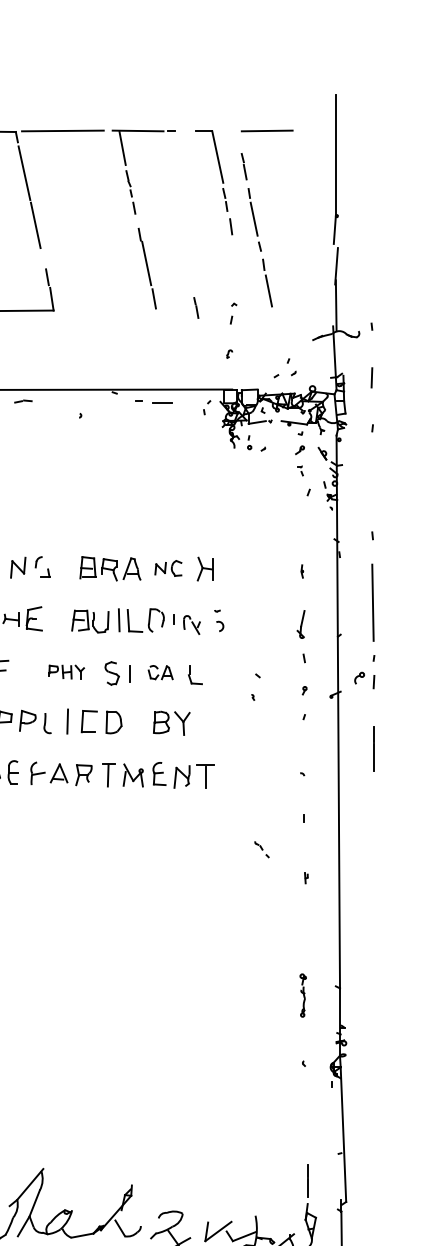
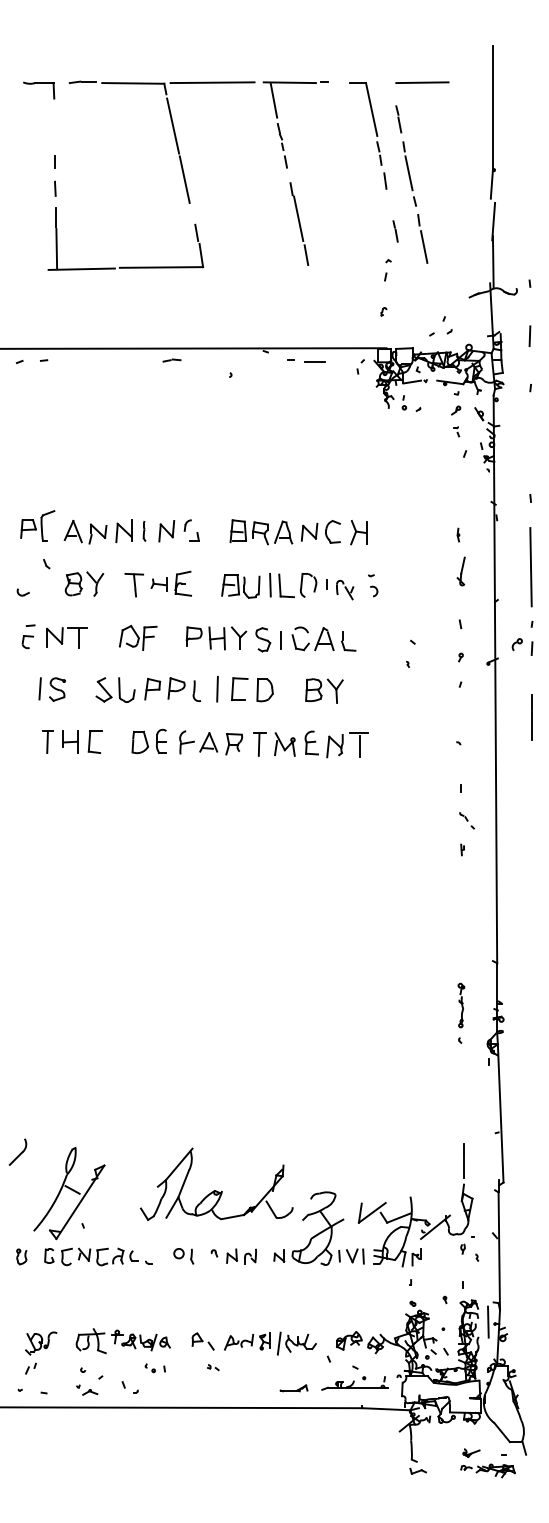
line: (196, 308) -> (395, 231), moved
part: (167, 568) -> (320, 531), size x1.43
part: (300, 624) -> (460, 571), moved
part: (66, 672) -> (216, 638), size x1.67
part: (160, 672) -> (312, 638), size x1.67
part: (261, 849) -> (466, 820), moved
part: (303, 995) -> (461, 1005), moved

